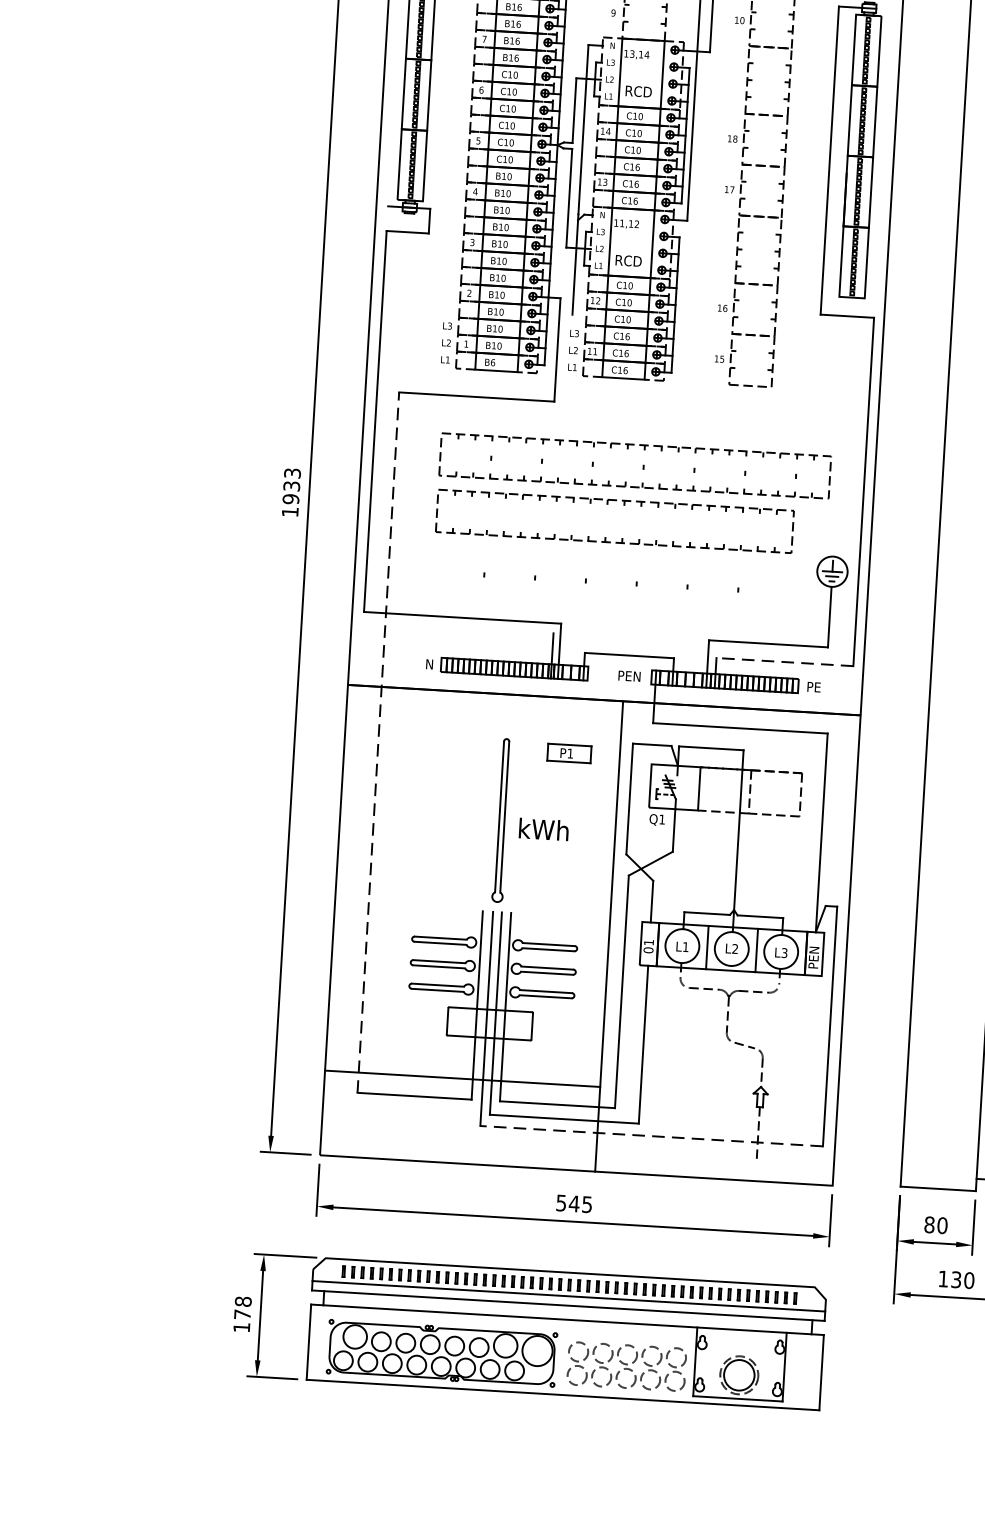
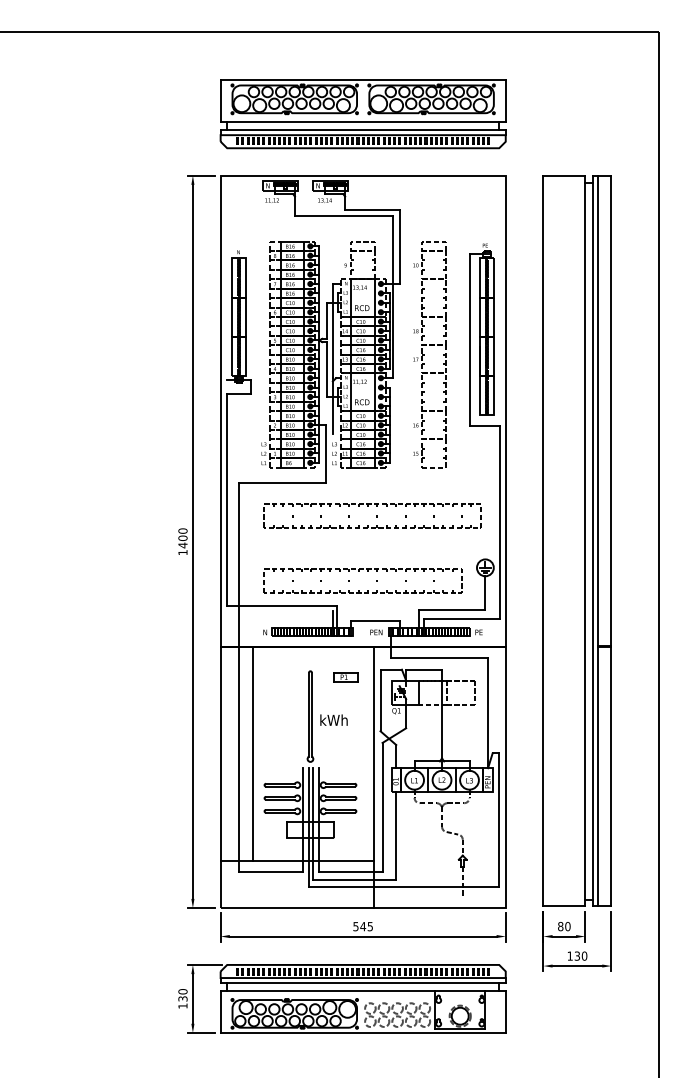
text: (290, 486) -> (182, 538), 1933 -> 1400
part: (609, 503) -> (359, 571), moved
line: (783, 662) -> (461, 619), dashed -> solid
line: (378, 742) -> (239, 677), dashed -> solid
line: (395, 880) -> (253, 753), added
line: (651, 1136) -> (403, 886), dashed -> solid
text: (242, 1308) -> (182, 995), 178 -> 130

